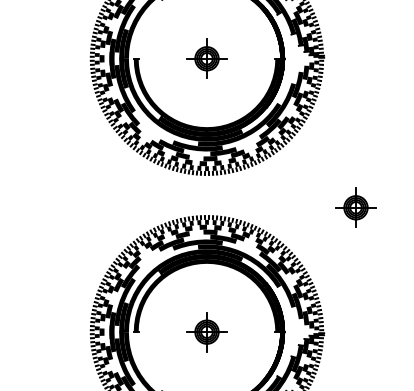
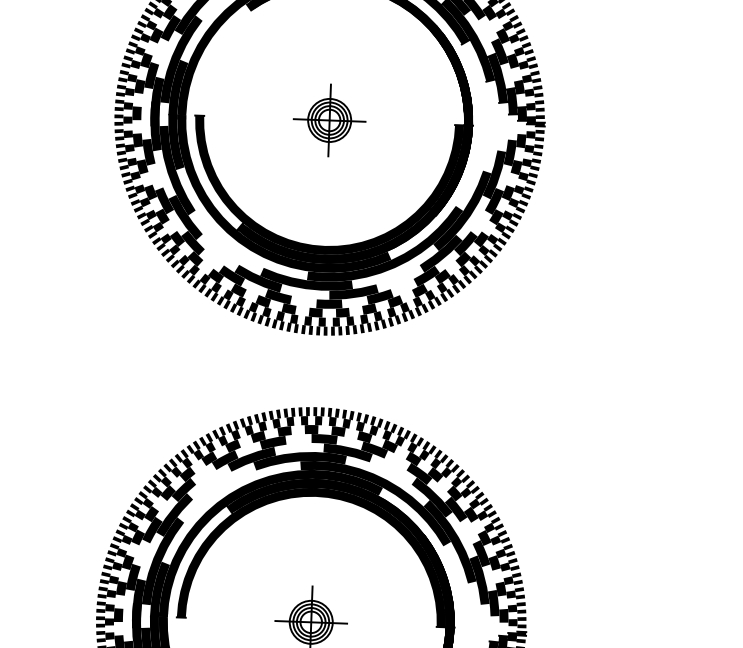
part: (355, 207) -> (592, 403), removed

